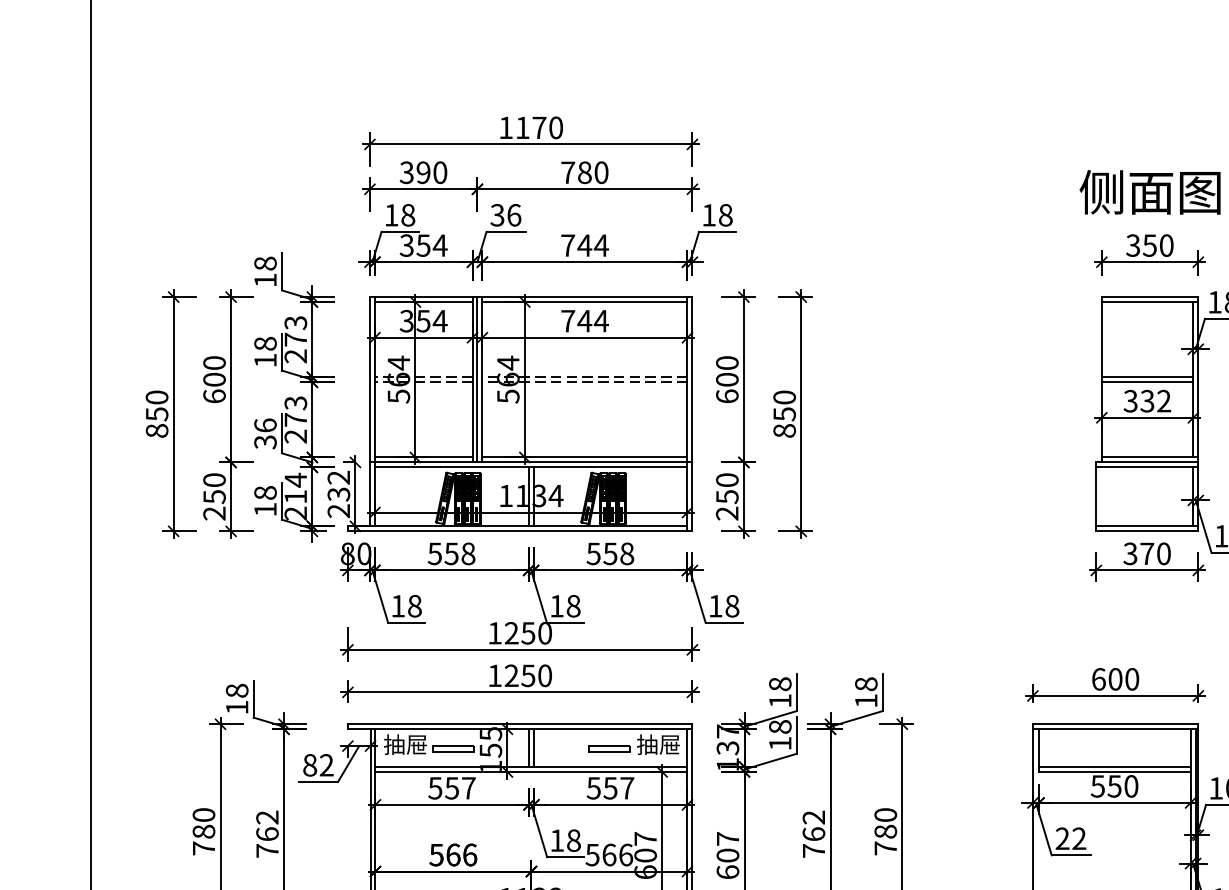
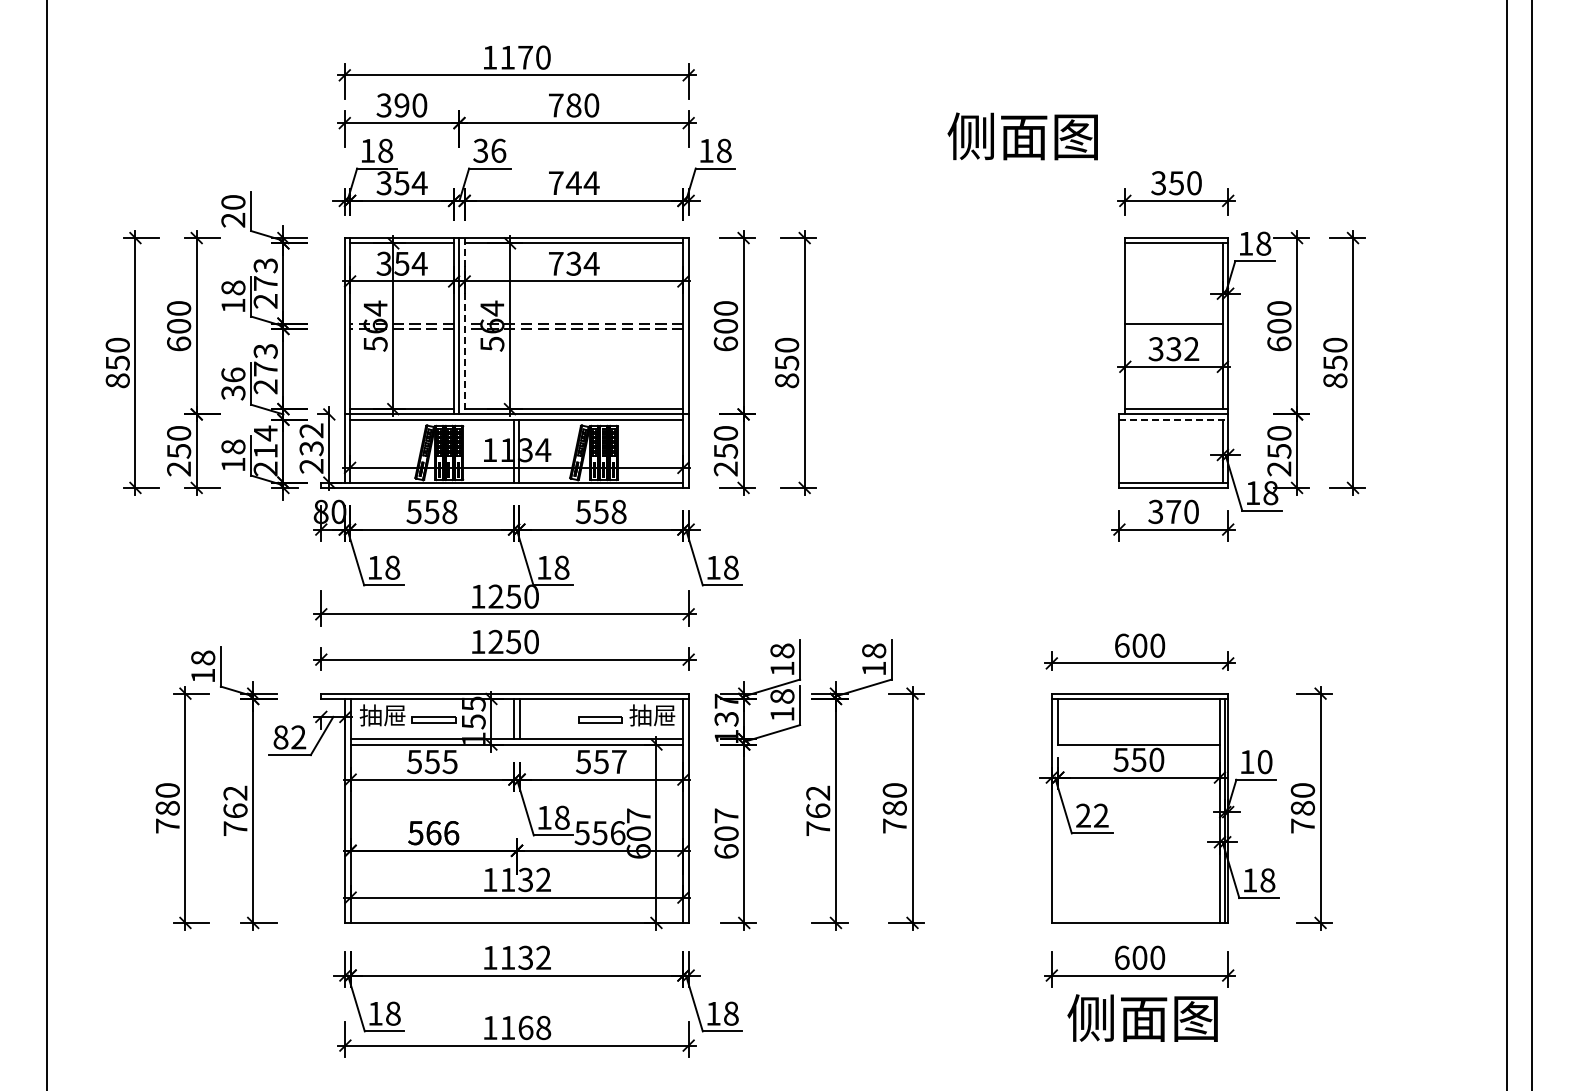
text: (1149, 192) -> (1022, 136), moved
text: (265, 272) -> (233, 211), 18 -> 20
text: (584, 320) -> (573, 263), 744 -> 734
line: (482, 379) -> (464, 326), solid -> dashed
line: (1147, 381) -> (1173, 328), removed
line: (1147, 467) -> (1174, 419), solid -> dashed
line: (1114, 767) -> (1138, 739), removed
text: (468, 788) -> (449, 762), 557 -> 555
text: (608, 855) -> (599, 833), 566 -> 556

